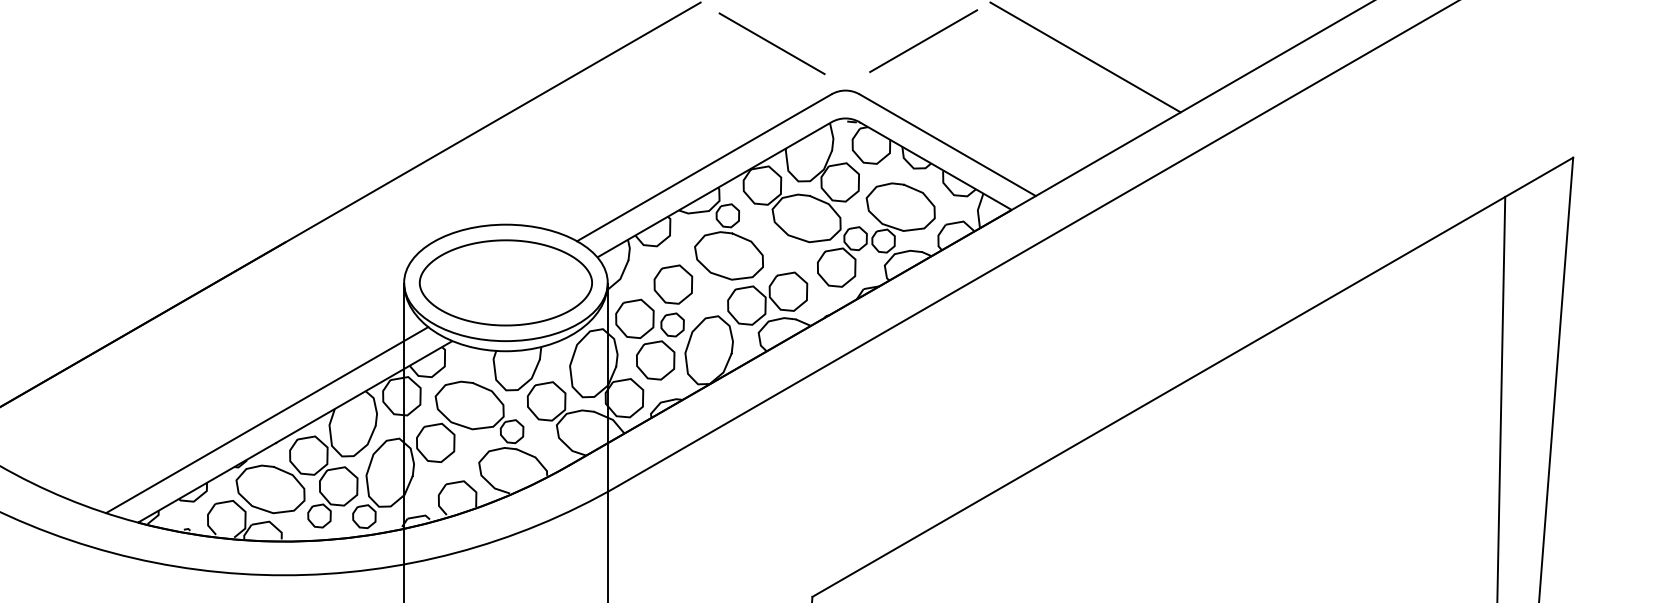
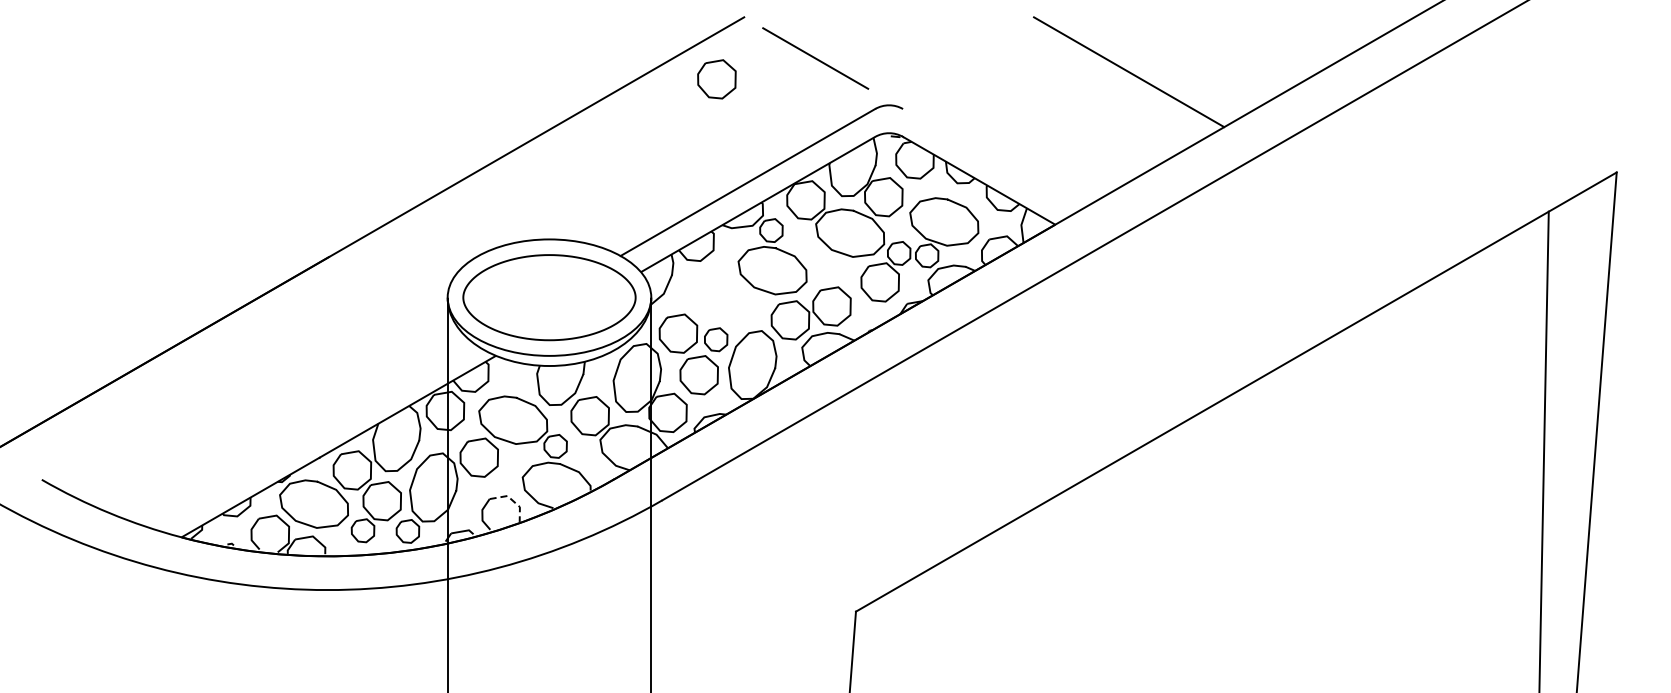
line: (922, 40) -> (966, 55), removed
line: (947, 144) -> (991, 159), removed
part: (672, 284) -> (716, 79), moved
line: (266, 419) -> (310, 434), removed
line: (468, 485) -> (512, 500), solid -> dashed

